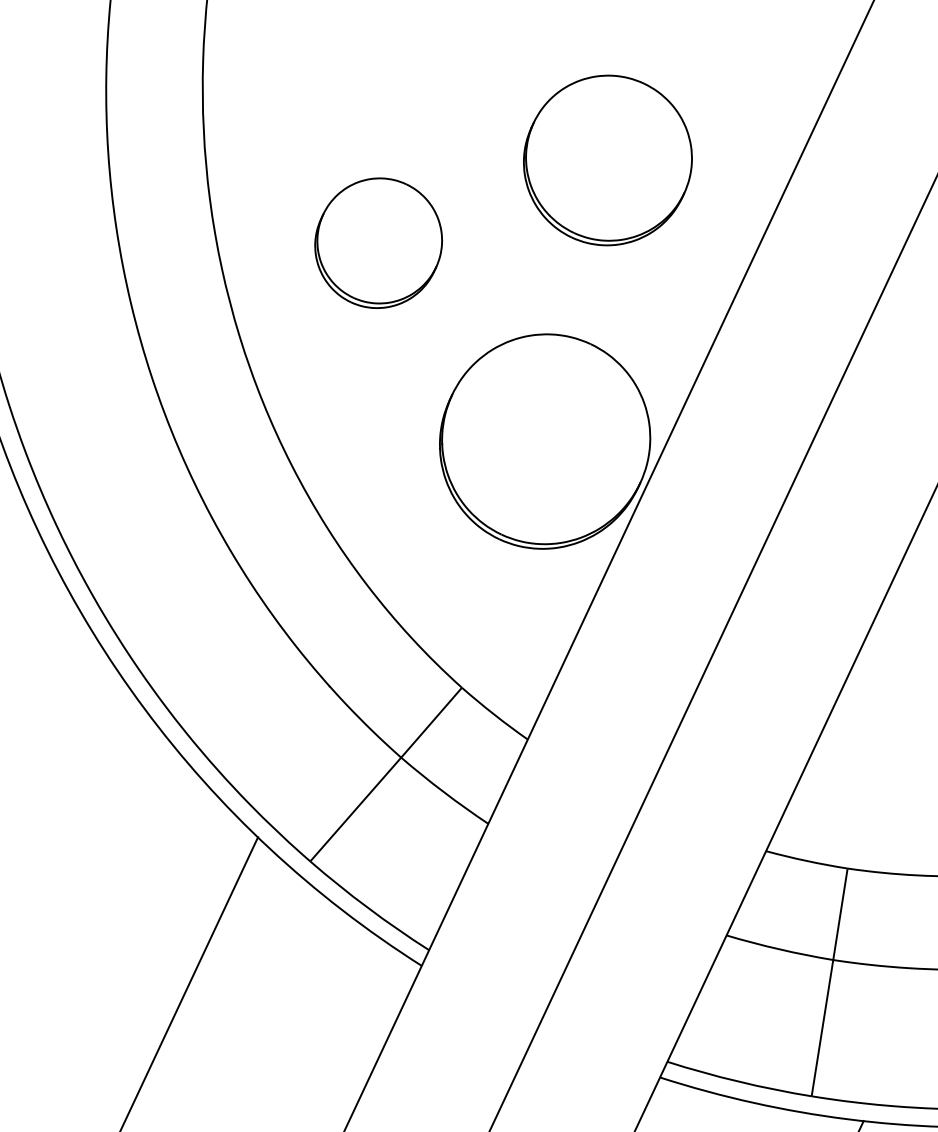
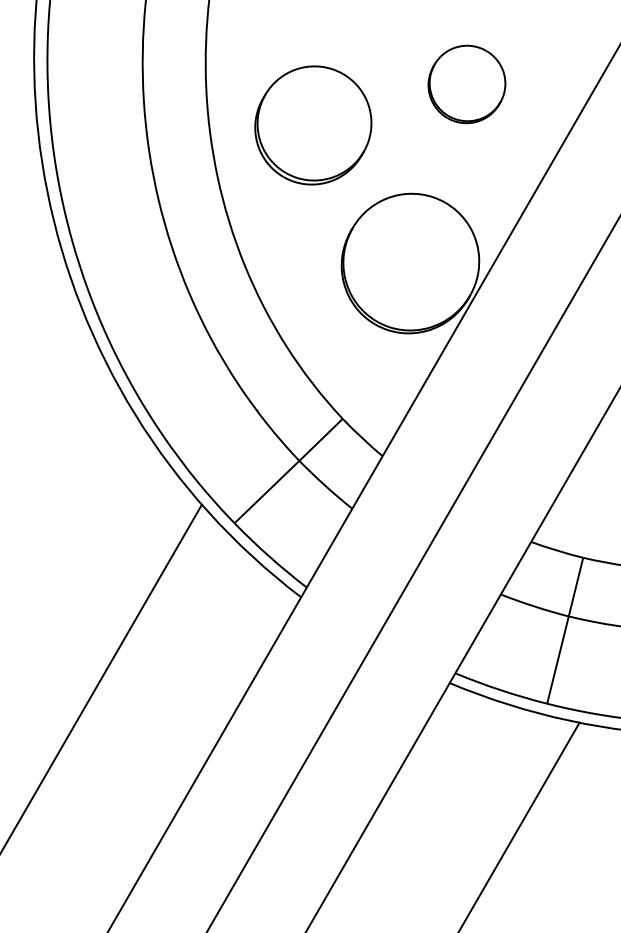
part: (607, 160) -> (466, 84), size x0.7
part: (378, 243) -> (313, 125), size x1.4

